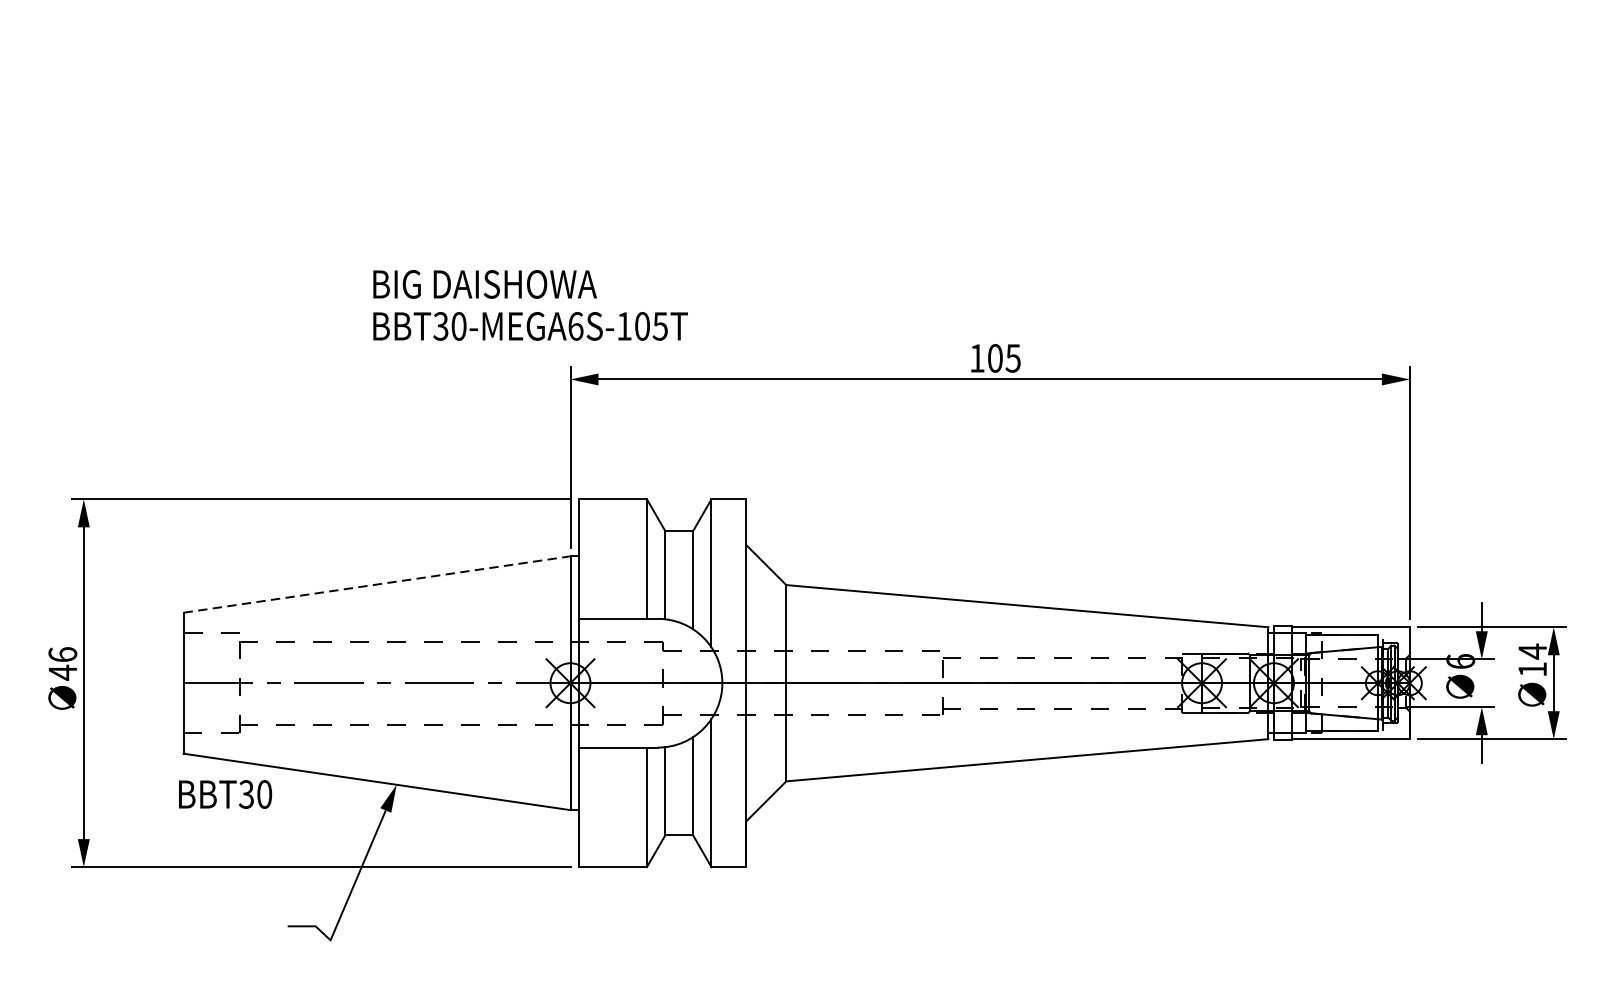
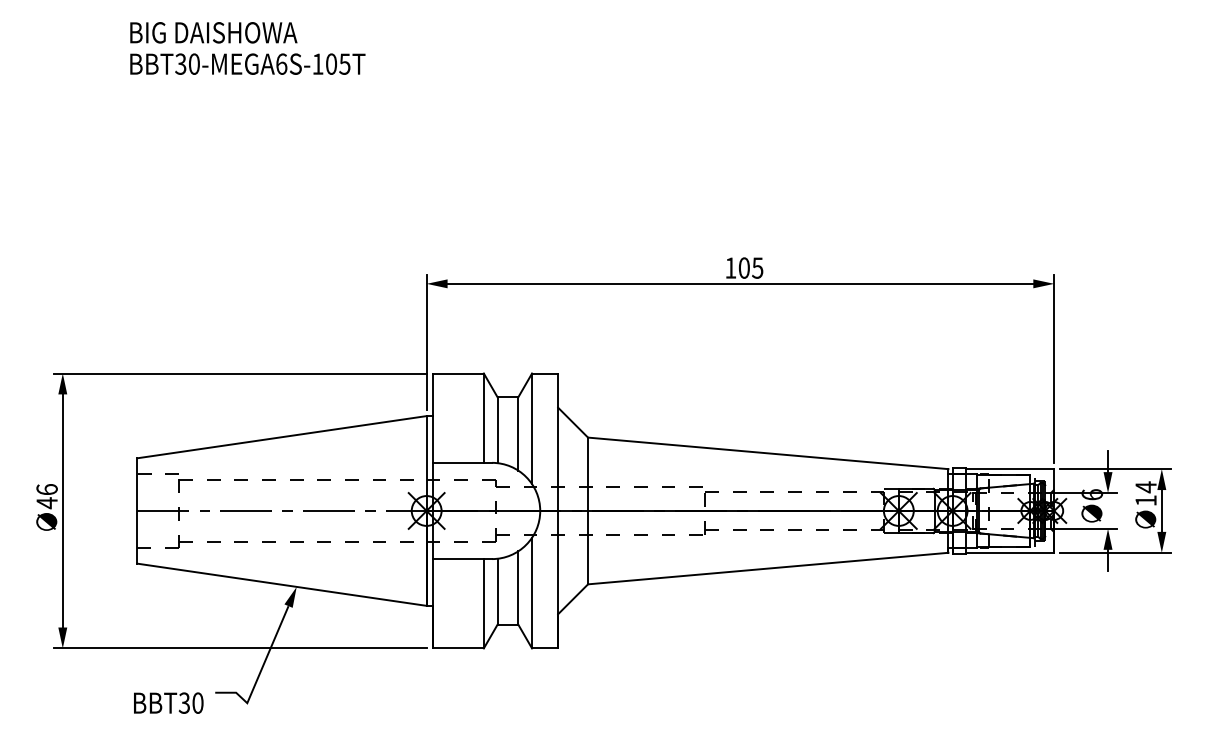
text: (530, 305) -> (247, 48), moved
line: (377, 584) -> (282, 437), dashed -> solid
text: (225, 793) -> (168, 702), moved

